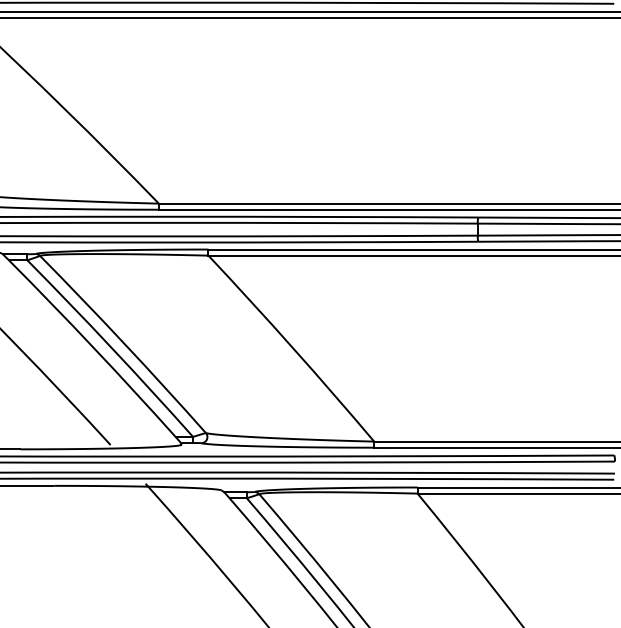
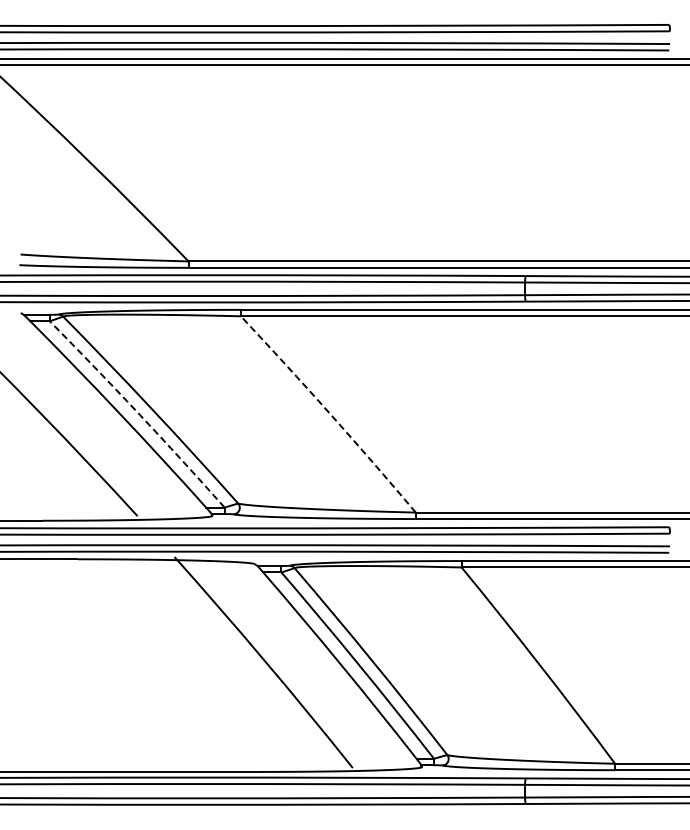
arc: (111, 347) -> (138, 413), solid -> dashed
arc: (292, 347) -> (329, 413), solid -> dashed

